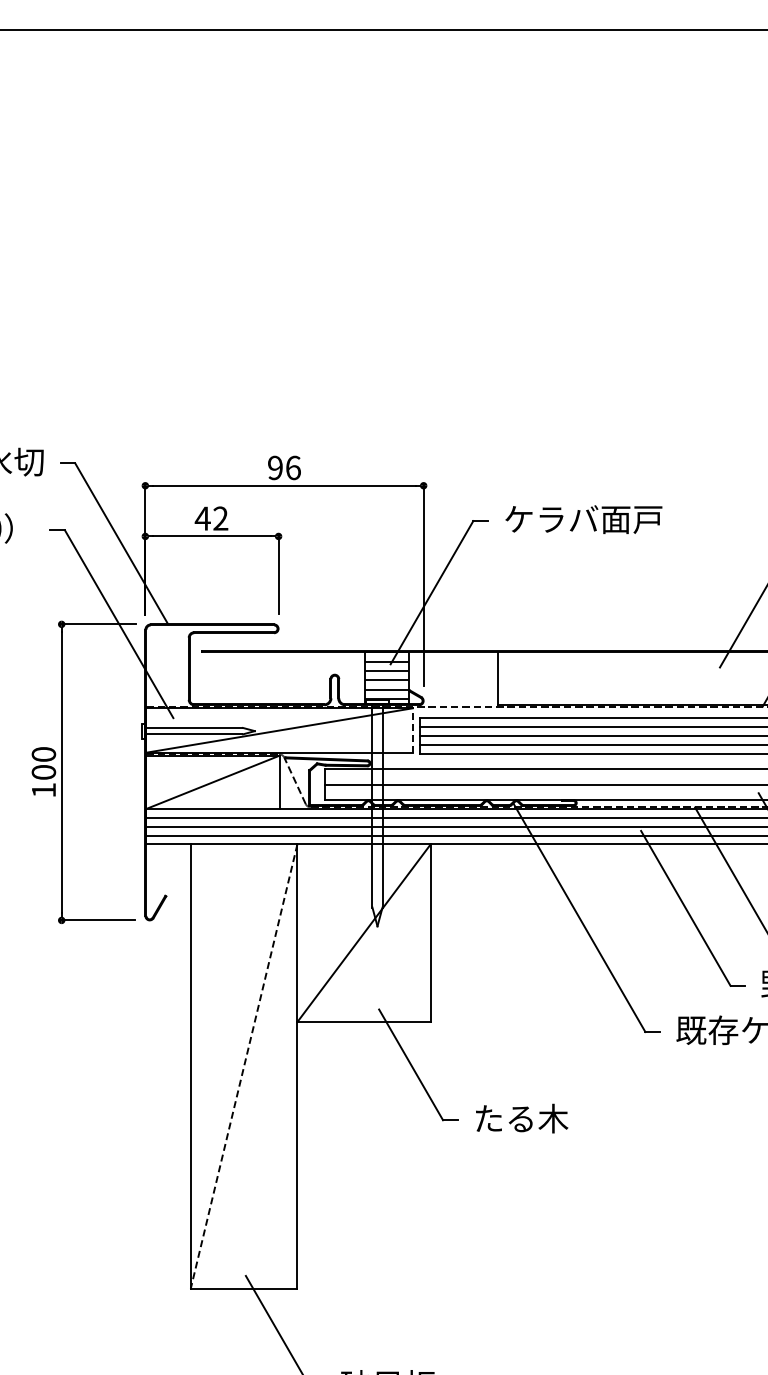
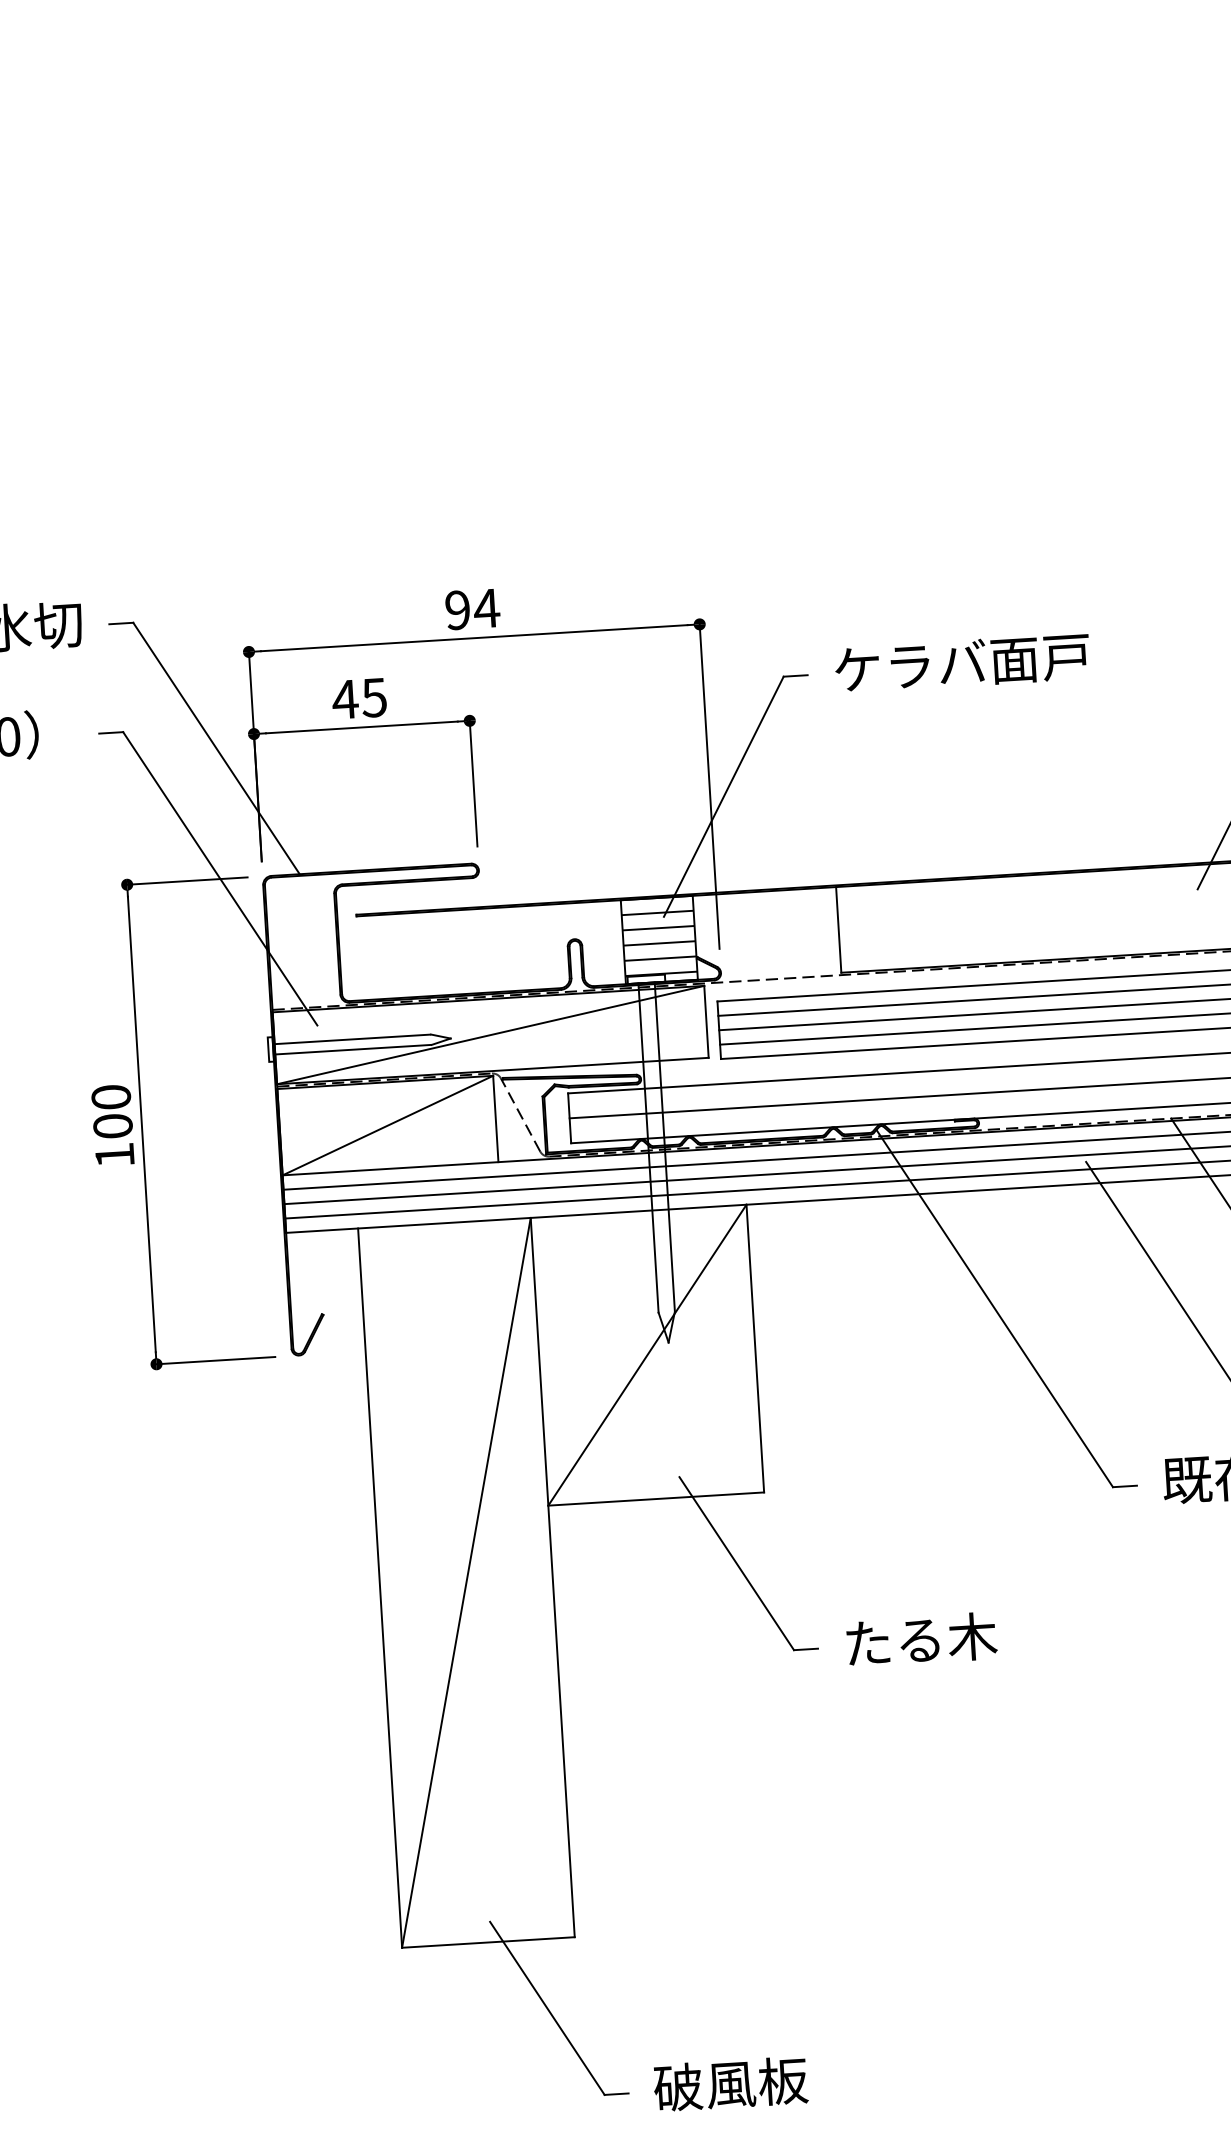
text: (293, 467) -> (487, 607), 96 -> 94
text: (220, 518) -> (373, 697), 42 -> 45
line: (412, 730) -> (705, 1021), dashed -> solid
line: (243, 1067) -> (465, 1584), dashed -> solid

